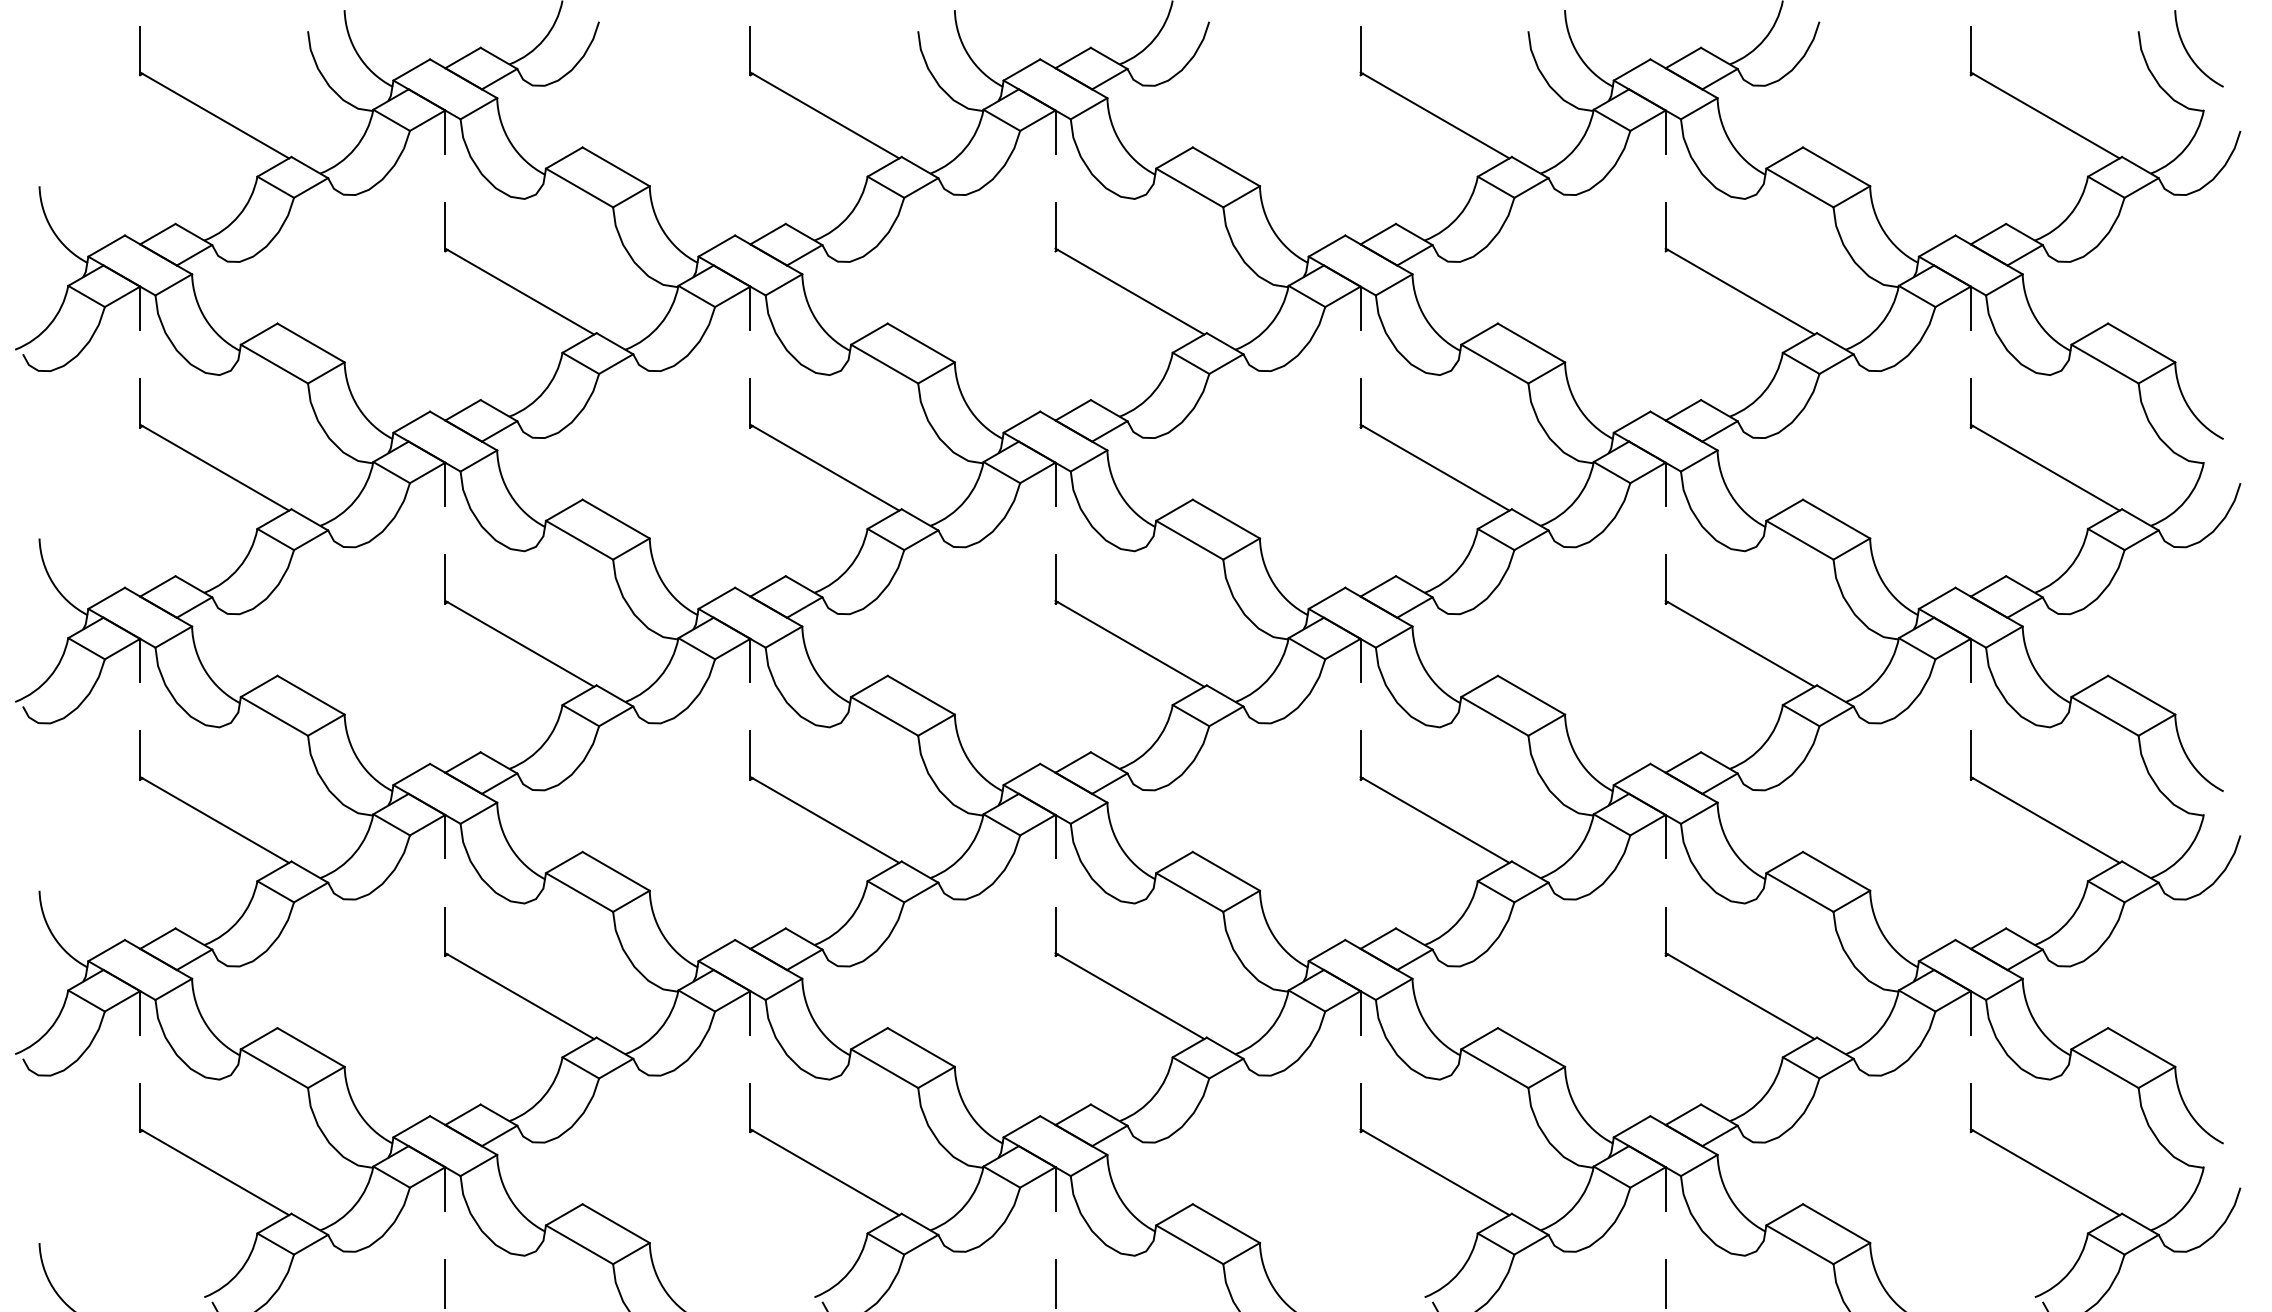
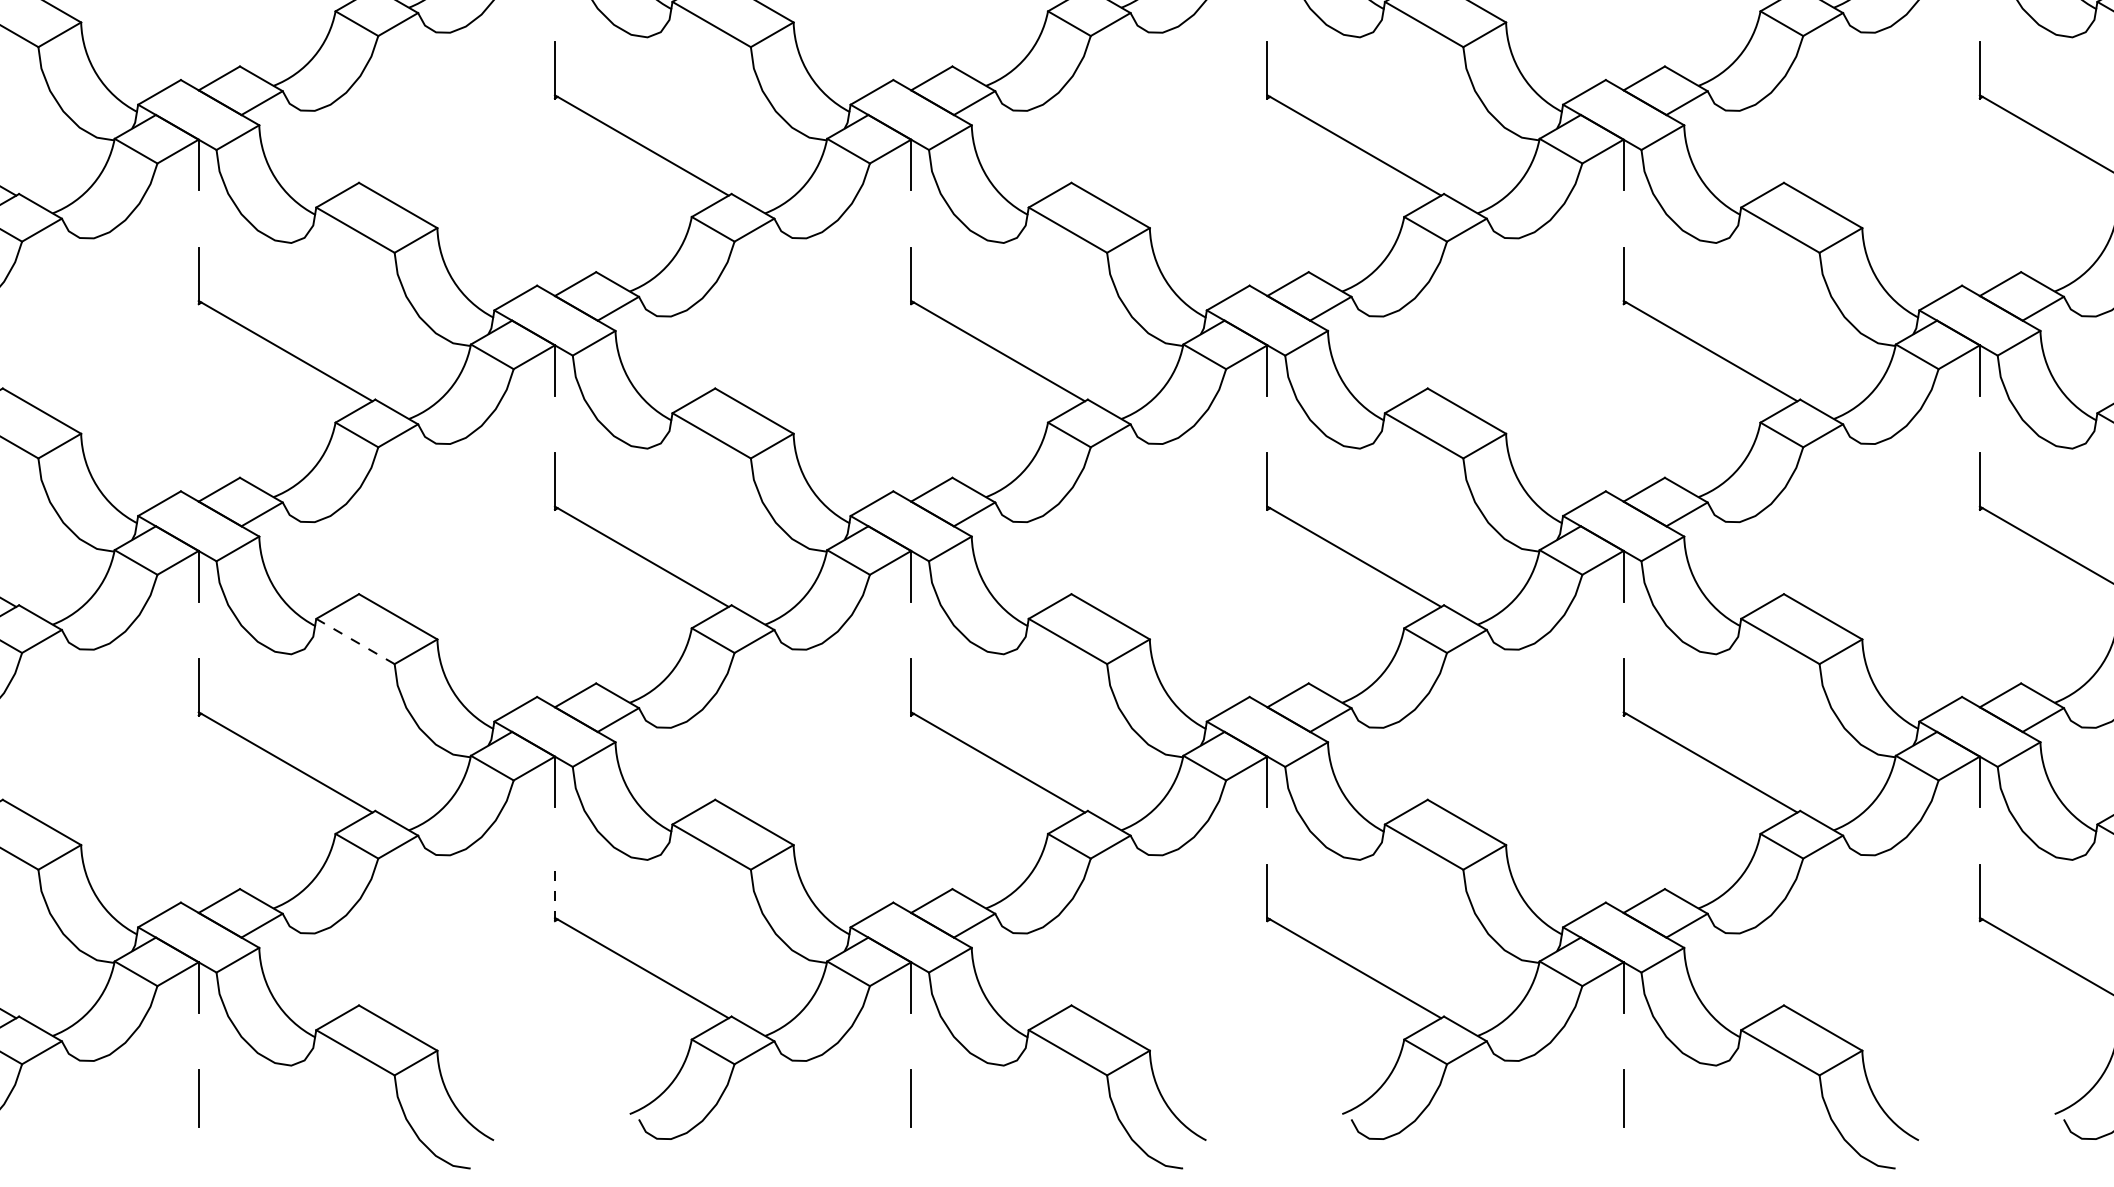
line: (579, 892) -> (355, 641), solid -> dashed
line: (750, 1107) -> (555, 892), solid -> dashed

